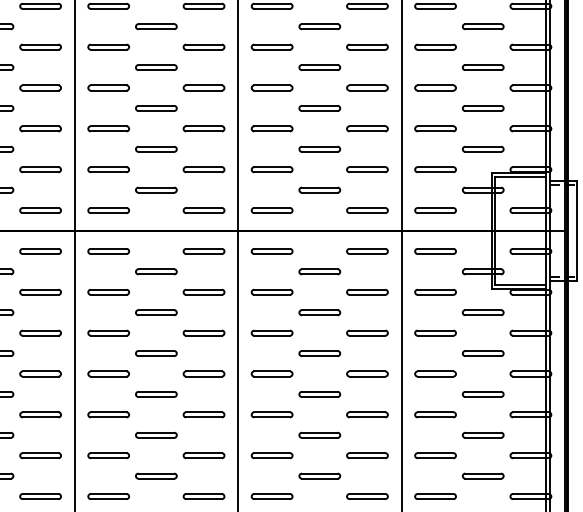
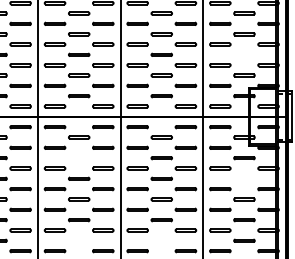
line: (483, 107) -> (244, 54), removed
line: (157, 313) -> (79, 158), removed
line: (483, 352) -> (244, 178), removed
line: (157, 475) -> (79, 240), removed
line: (319, 475) -> (161, 240), removed

